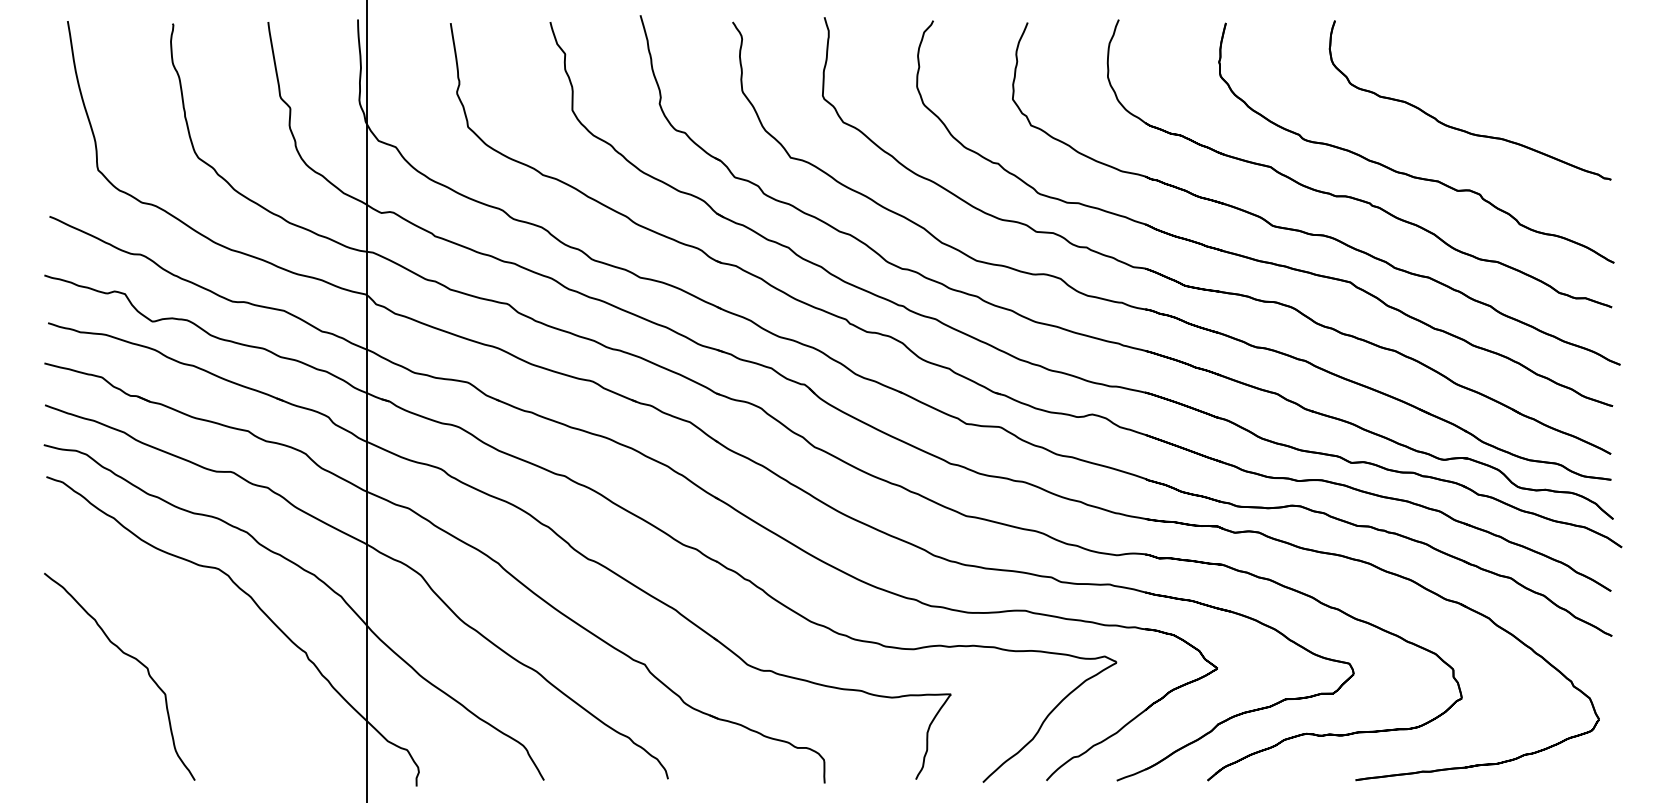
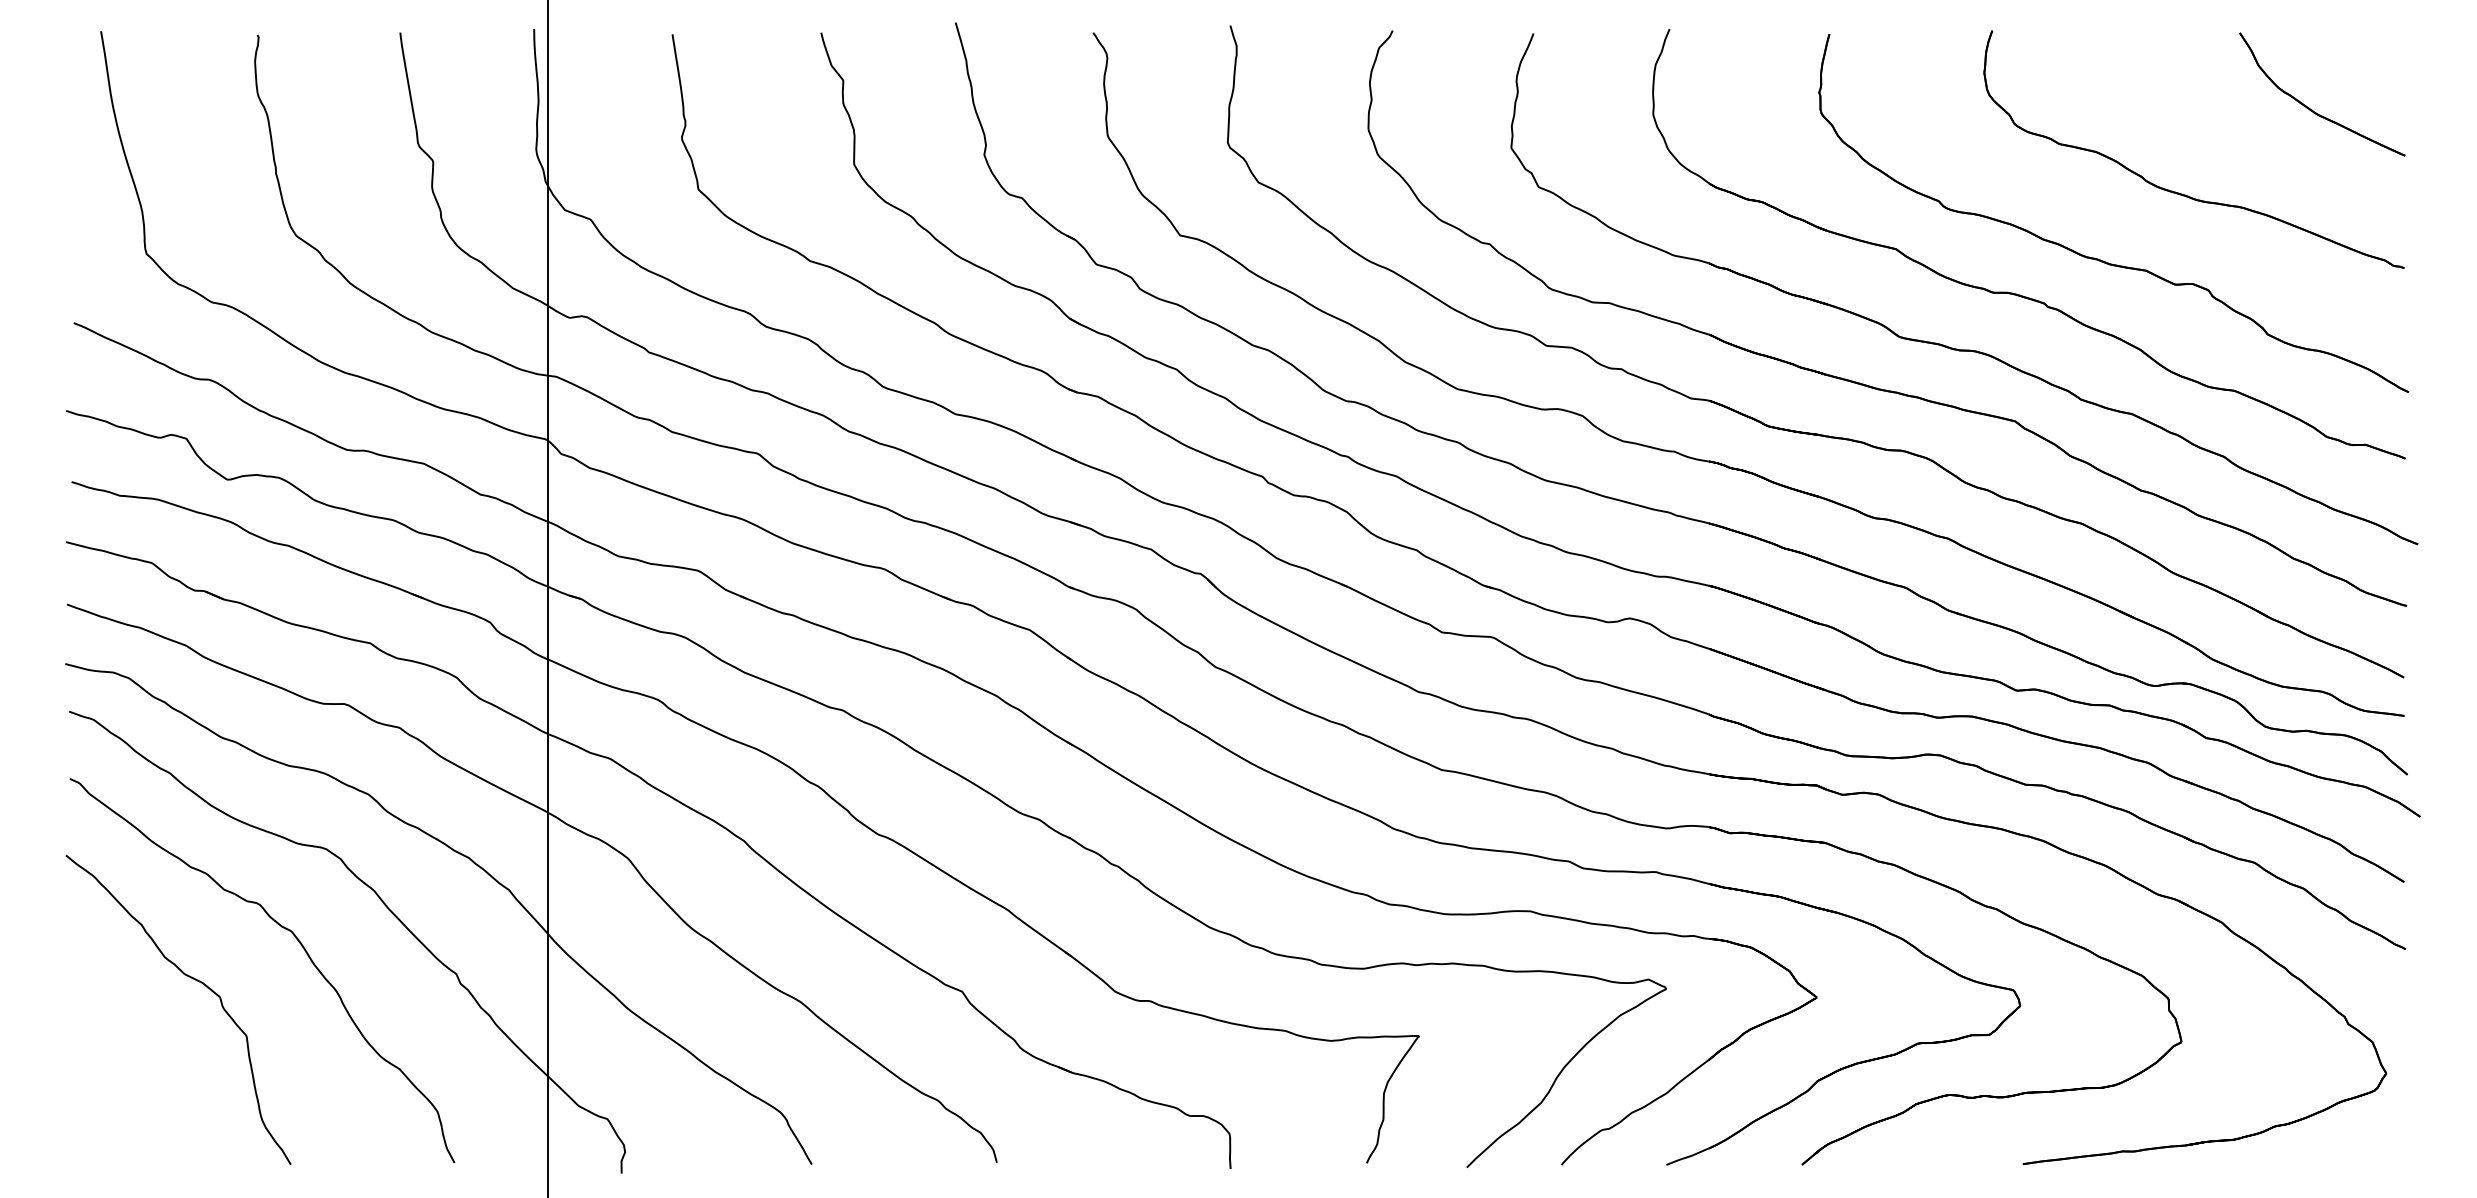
part: (1550, 73) -> (2313, 109), added
curve: (199, 631) -> (297, 942), added

